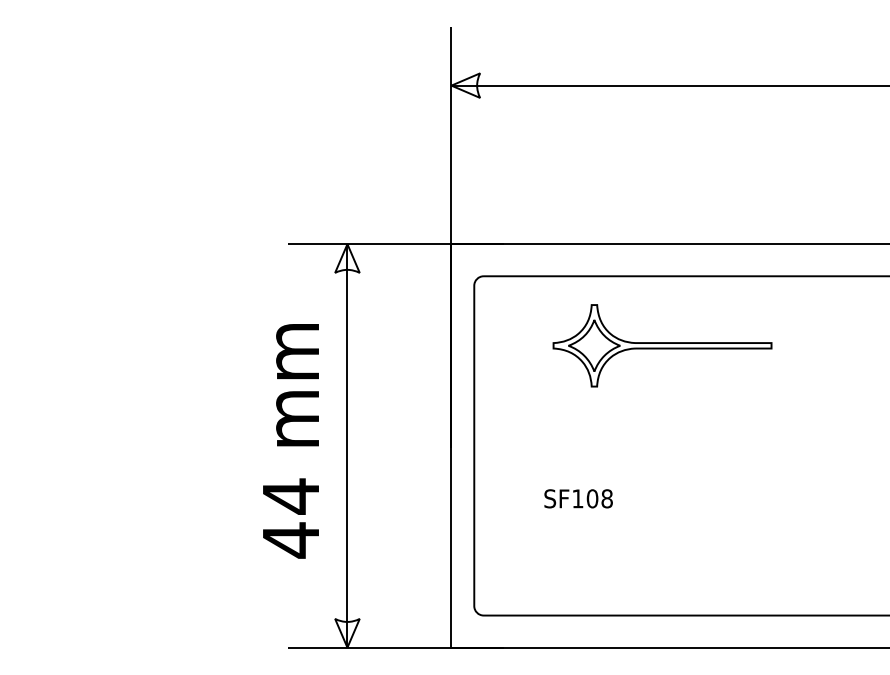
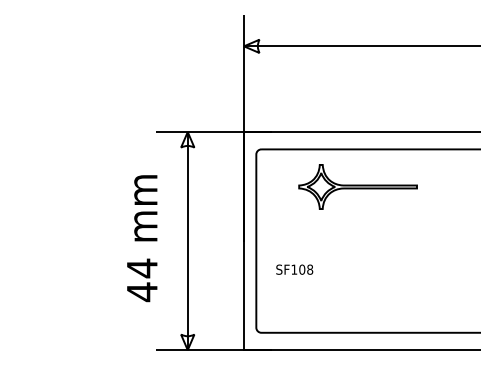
text: (291, 441) -> (142, 238), moved
text: (578, 498) -> (294, 269), moved

